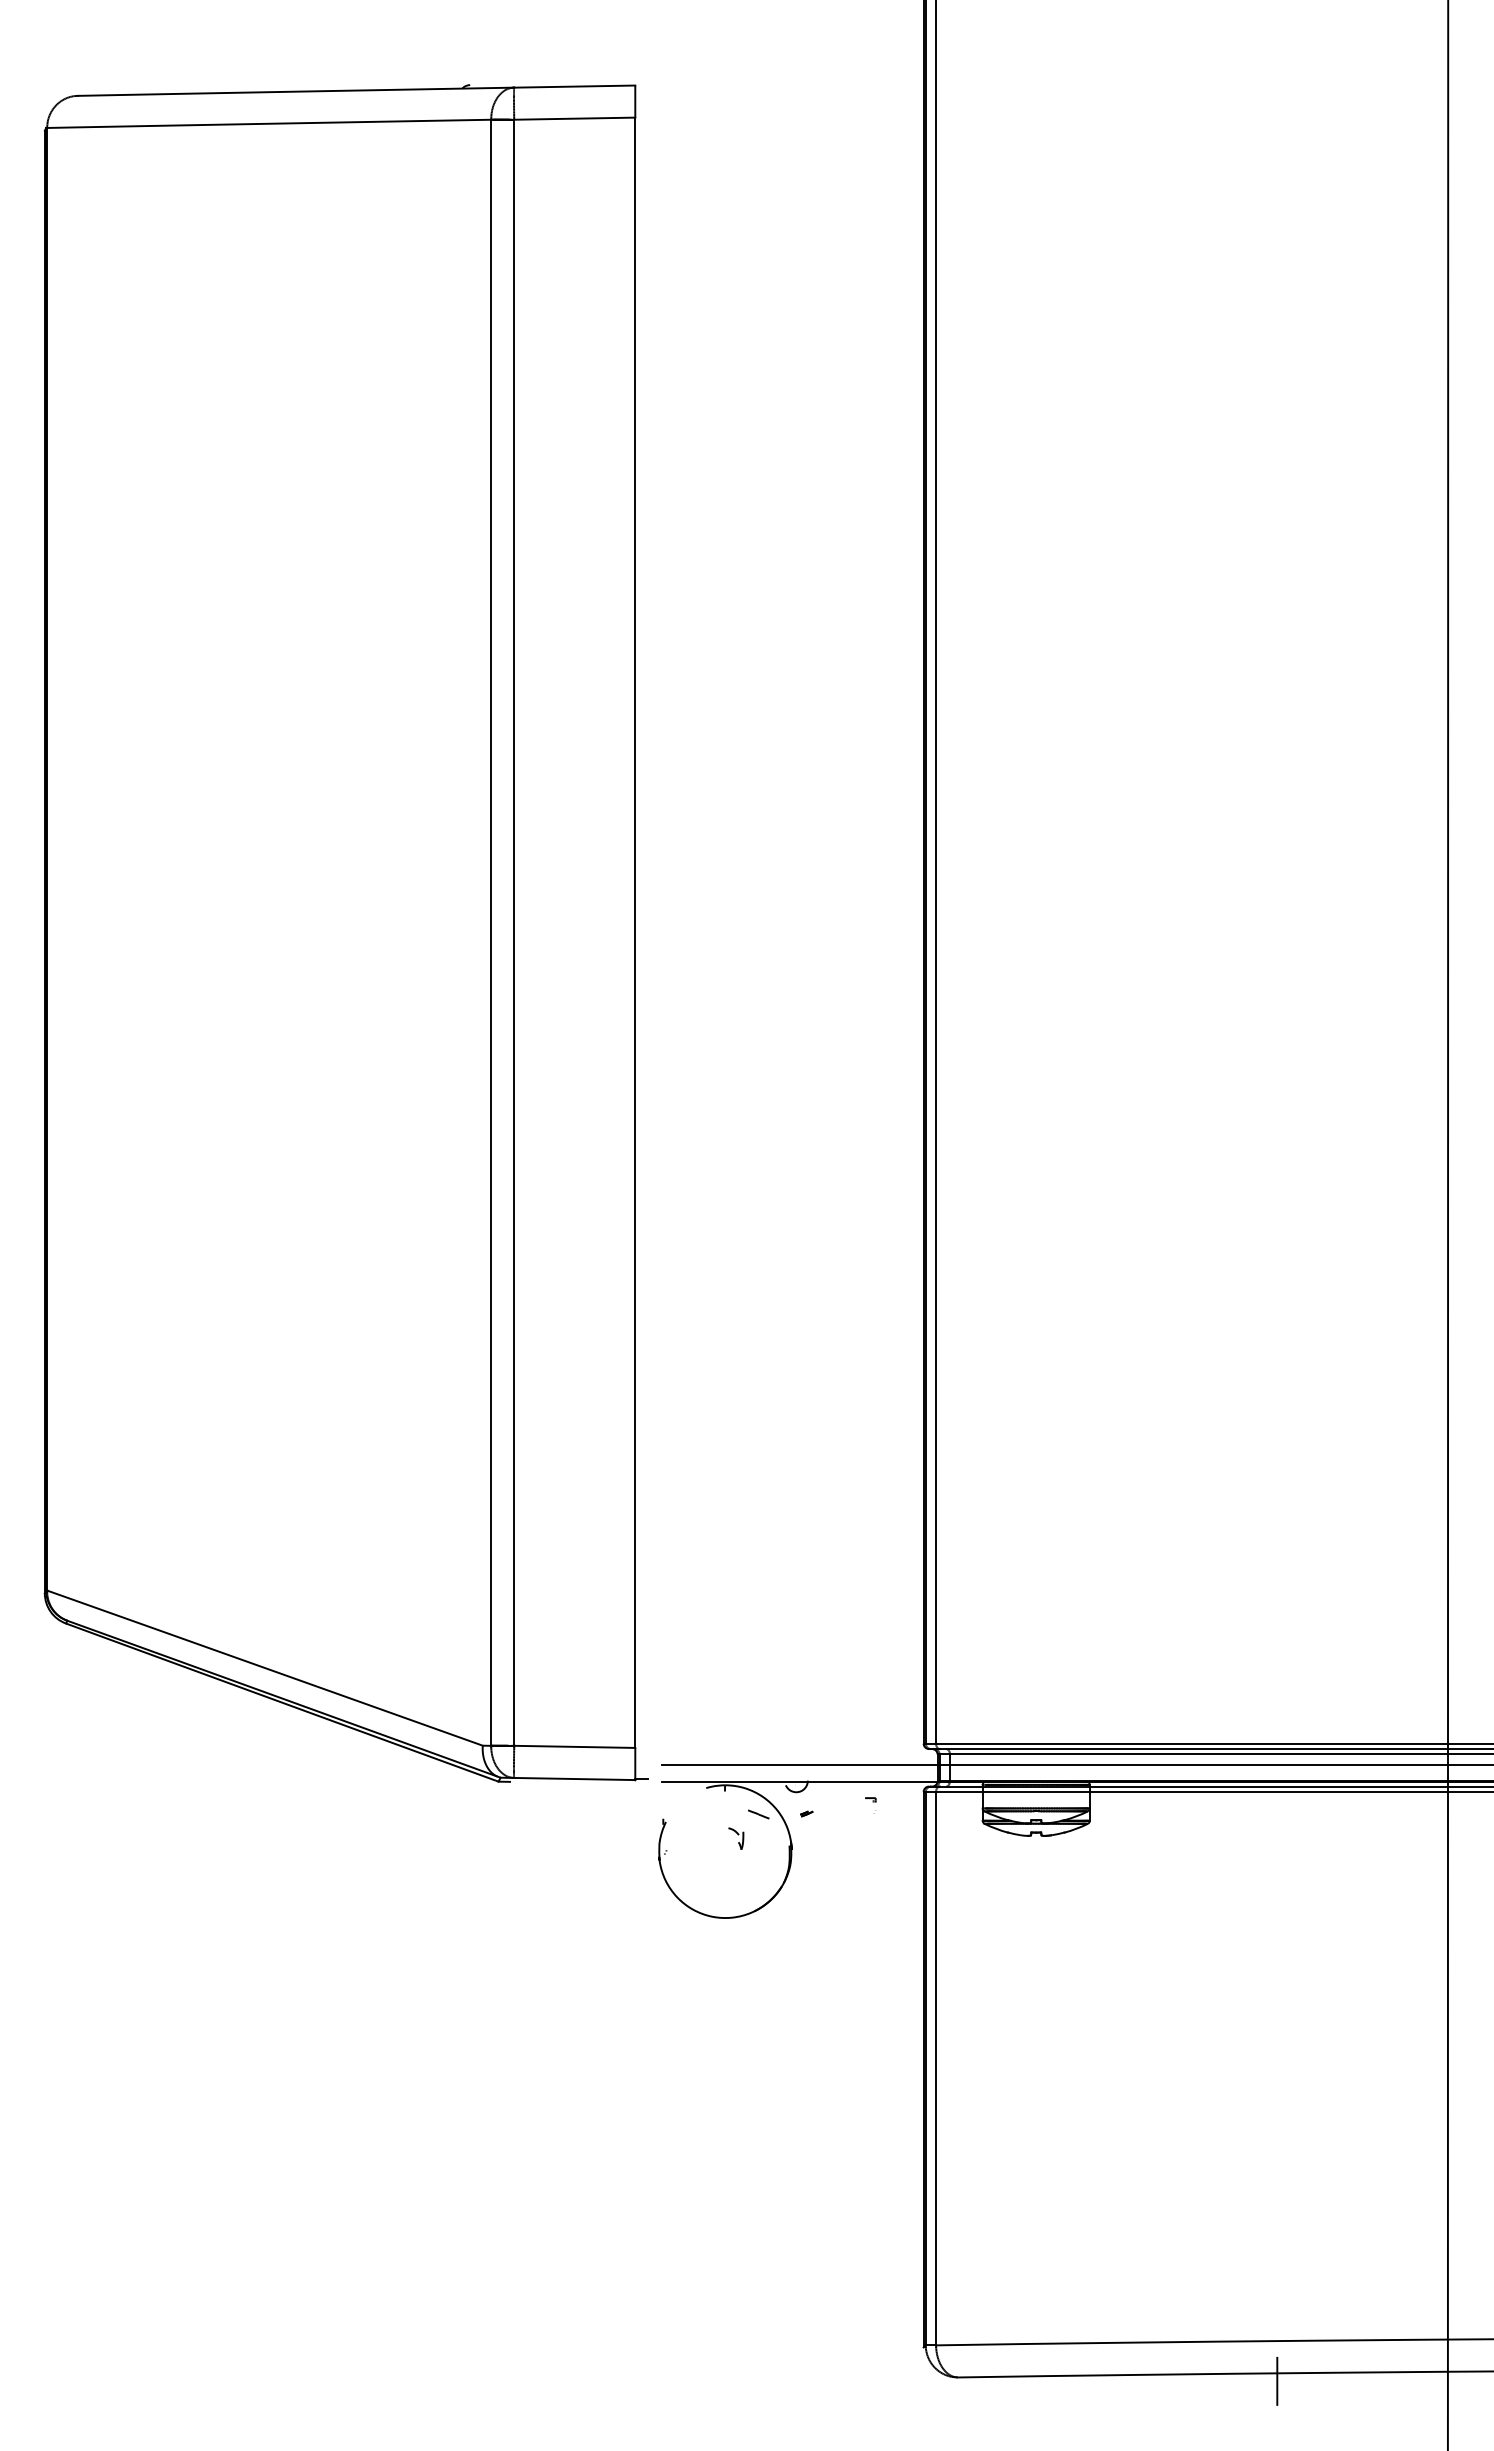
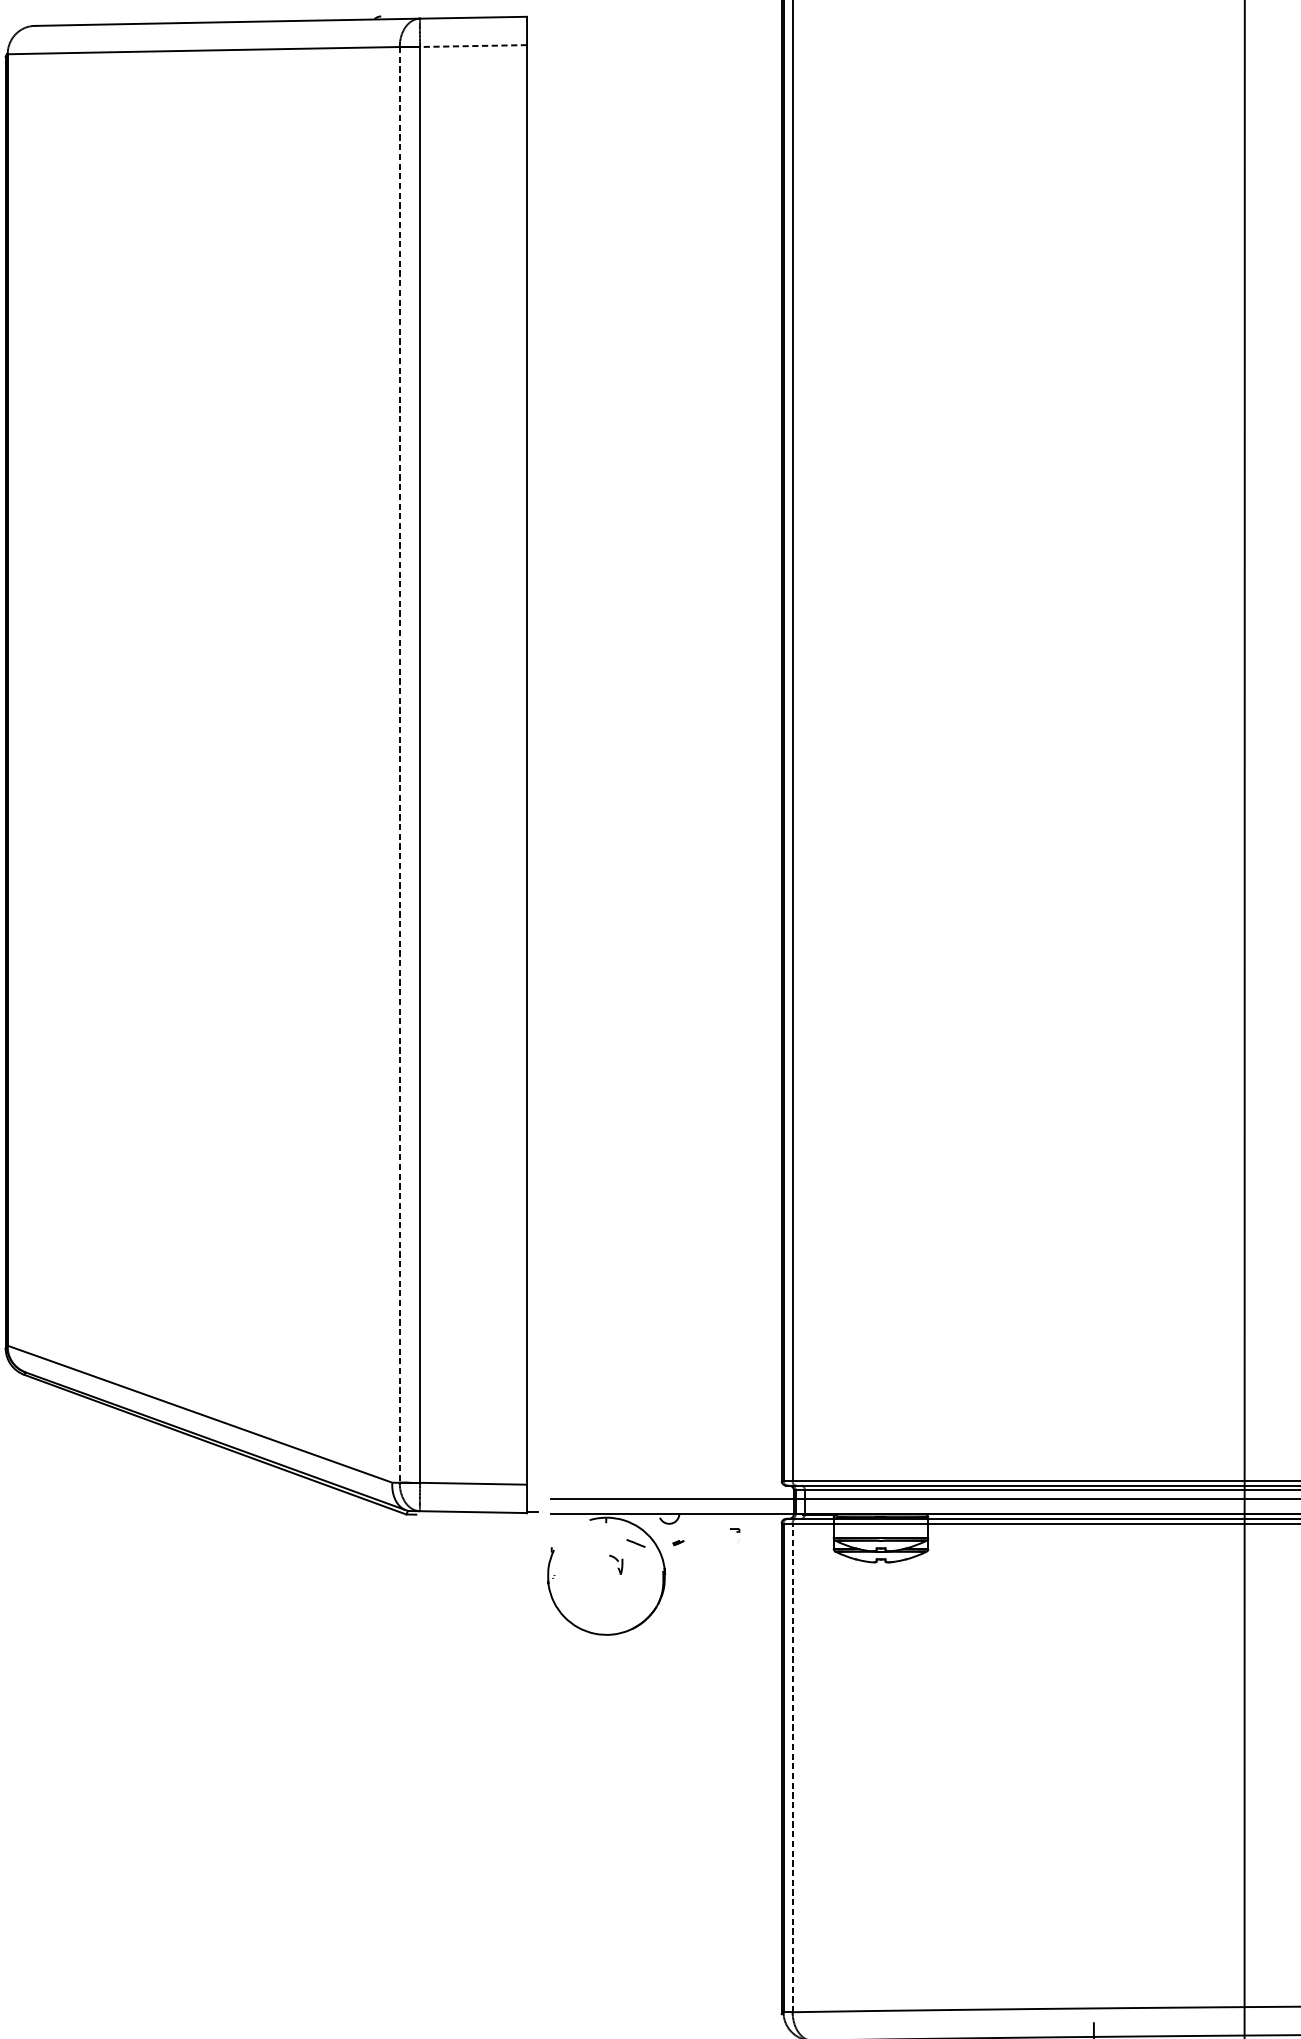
line: (574, 118) -> (473, 45), solid -> dashed
line: (491, 933) -> (400, 765), solid -> dashed
line: (936, 2068) -> (792, 1767), solid -> dashed

